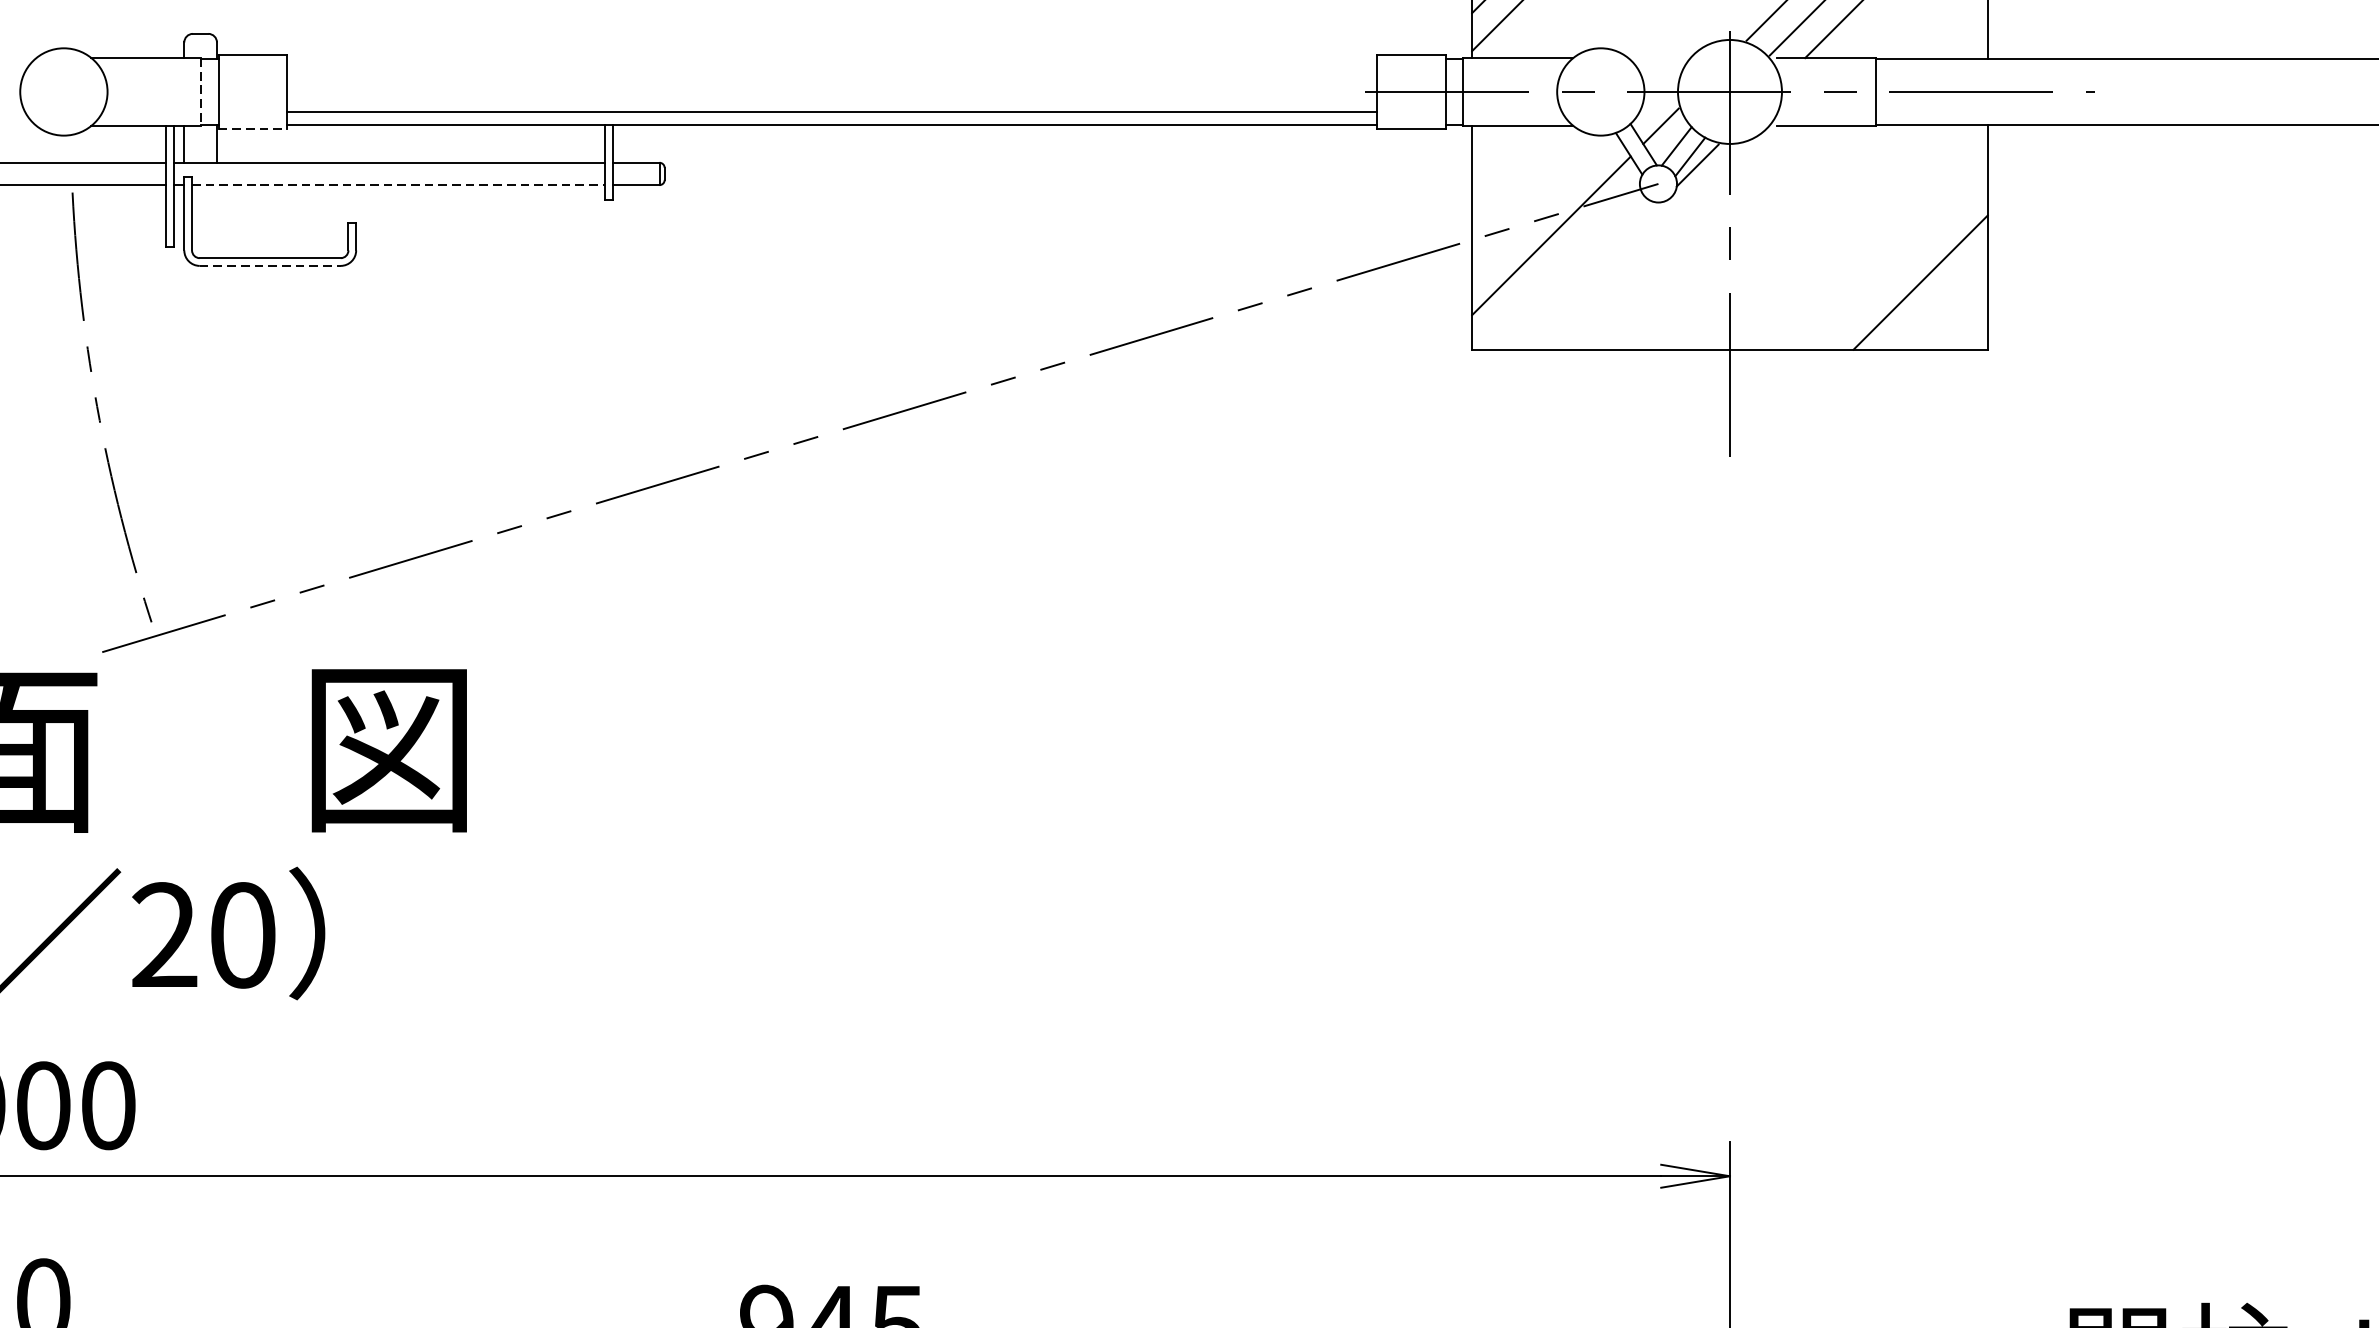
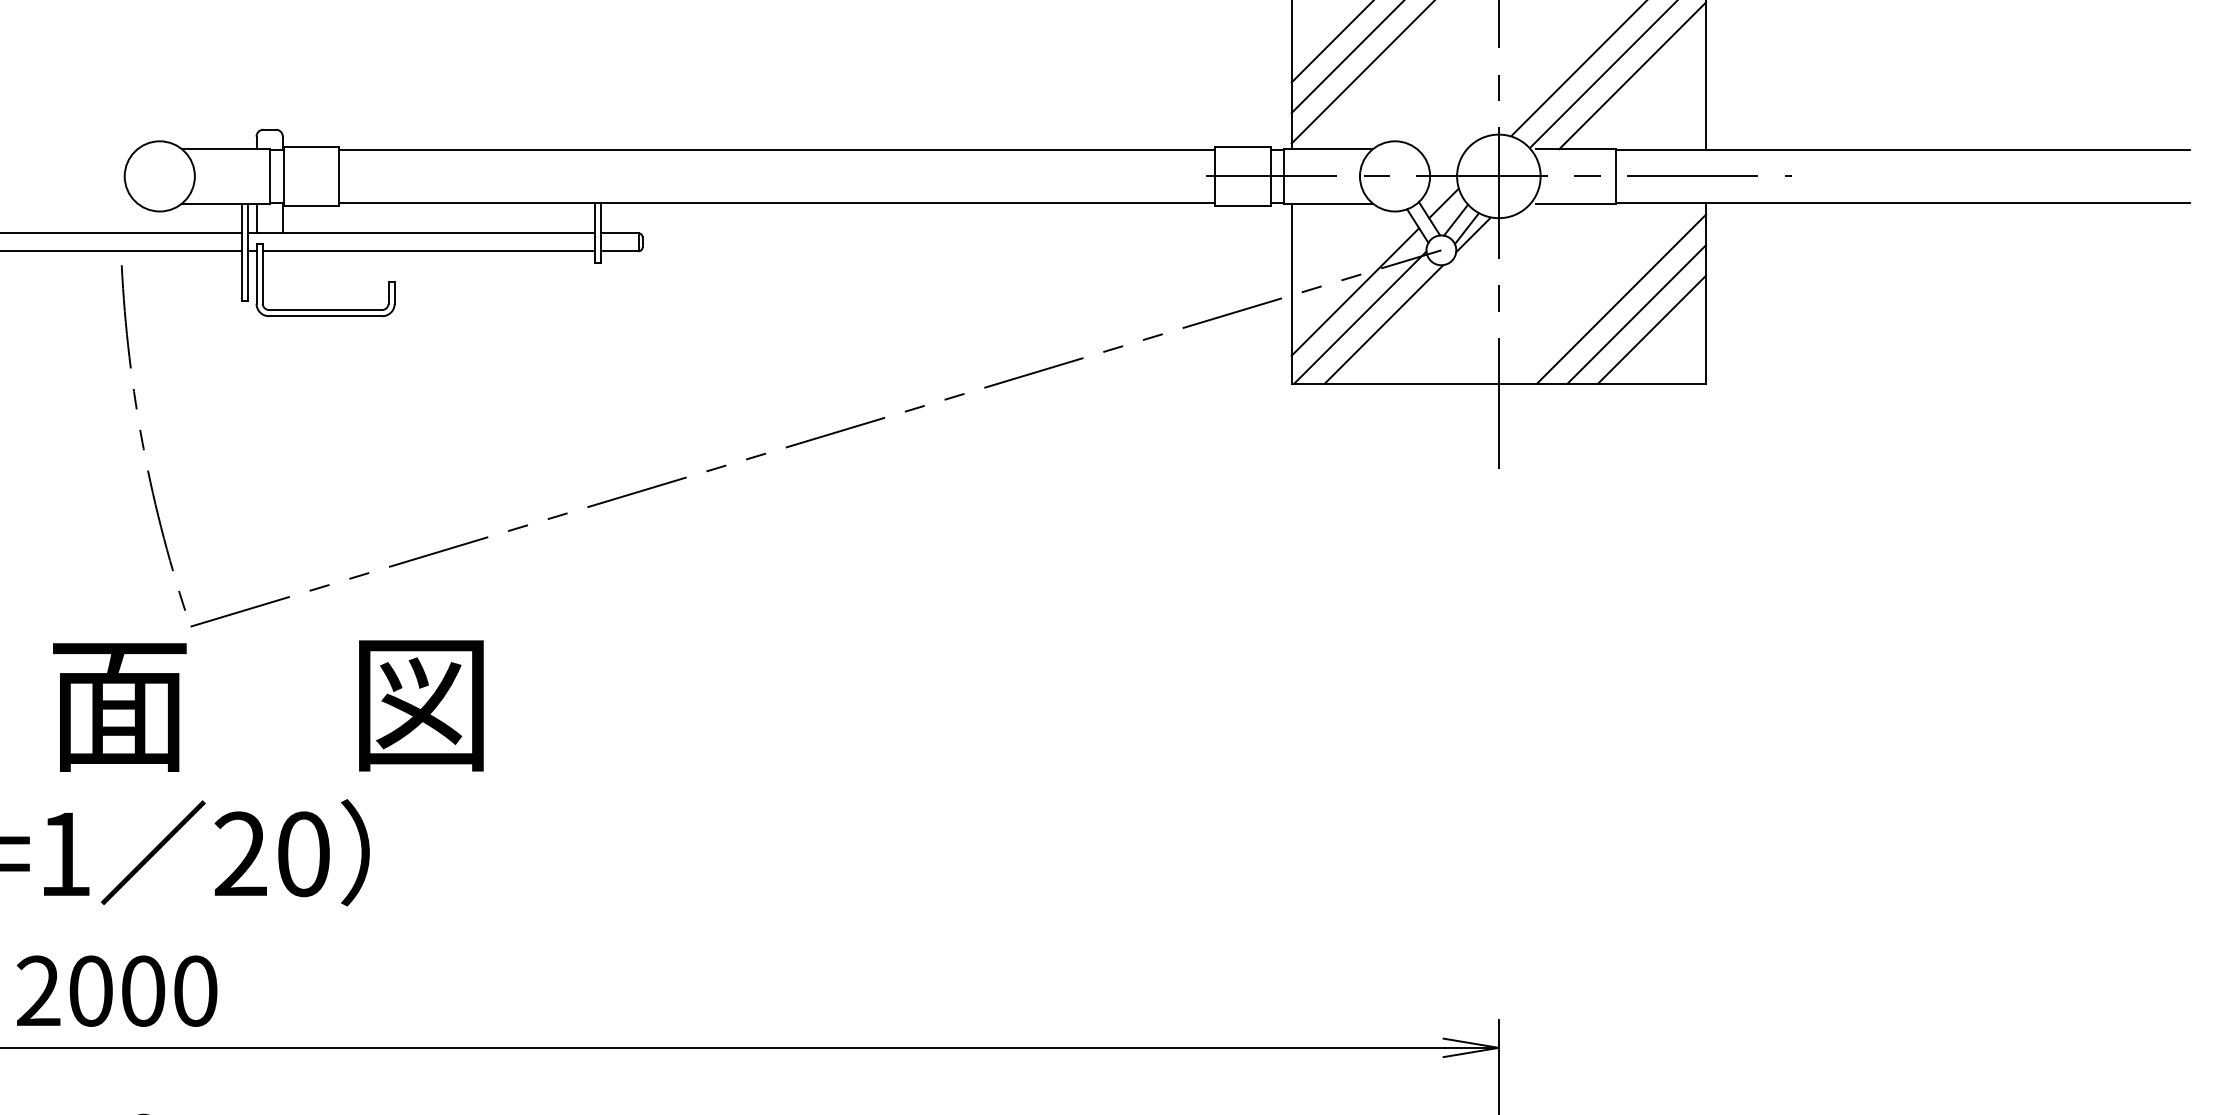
line: (201, 92) -> (270, 176), dashed -> solid
line: (832, 111) -> (777, 150), moved
line: (252, 128) -> (311, 205), dashed -> solid
line: (399, 185) -> (429, 251), dashed -> solid
line: (1882, 243) -> (1621, 298), added
line: (1901, 263) -> (1636, 314), added
line: (270, 266) -> (325, 316), dashed -> solid
line: (1557, 267) -> (1360, 317), added
line: (1586, 276) -> (1383, 324), added
arc: (99, 411) -> (143, 441), moved

